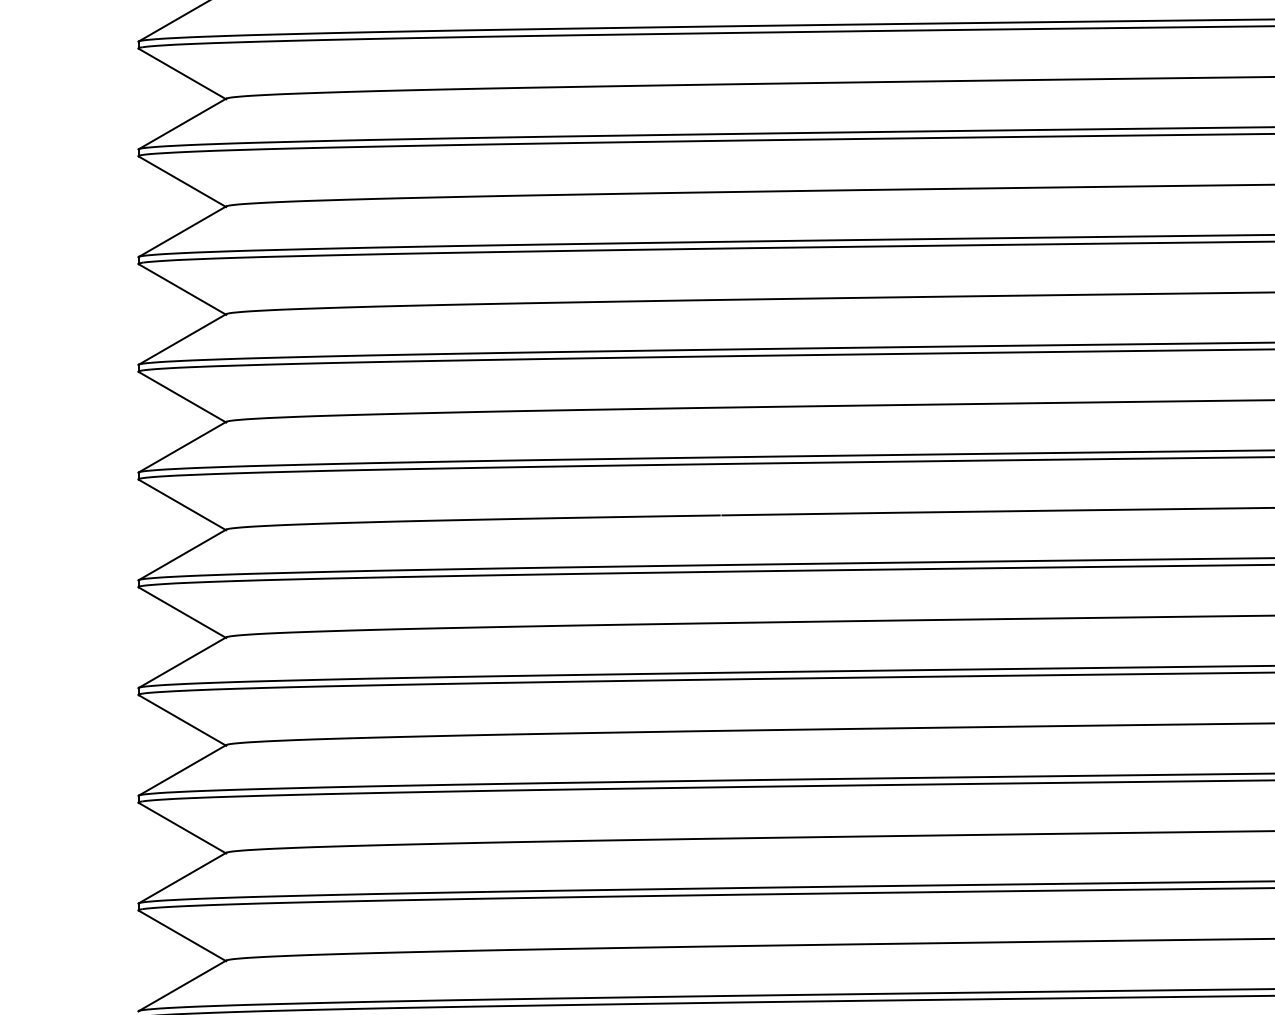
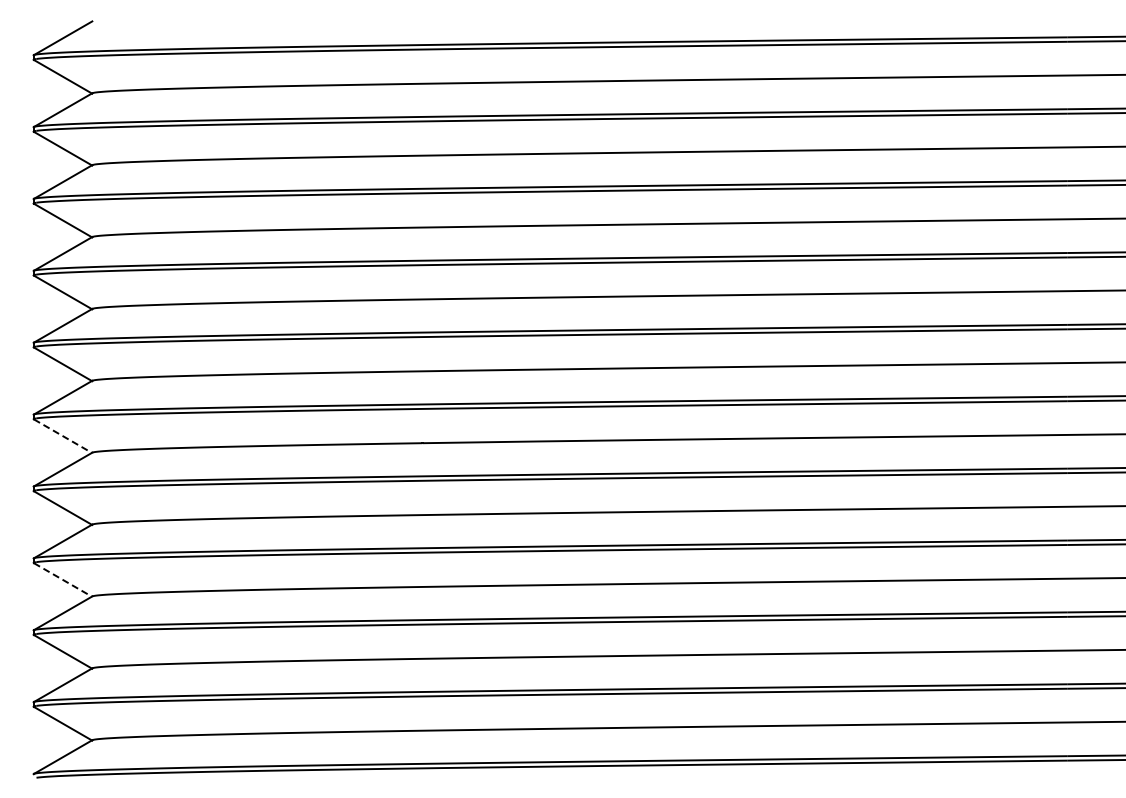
line: (183, 505) -> (63, 436), solid -> dashed
line: (183, 721) -> (63, 580), solid -> dashed

